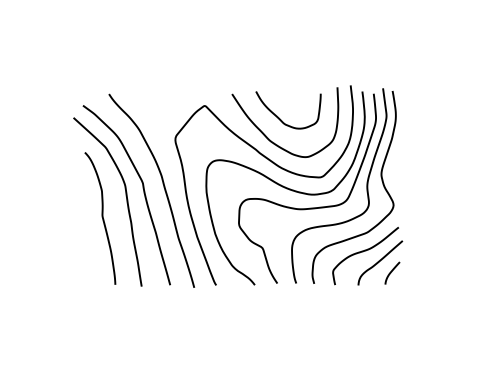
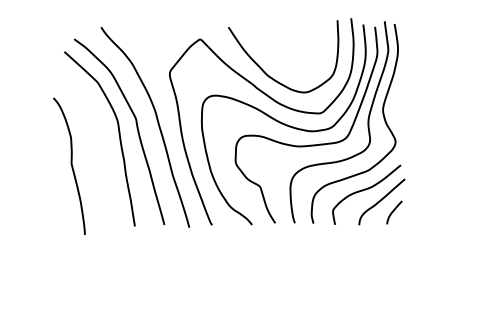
curve: (280, 118) -> (278, 52), removed
curve: (101, 217) -> (70, 165), moved

